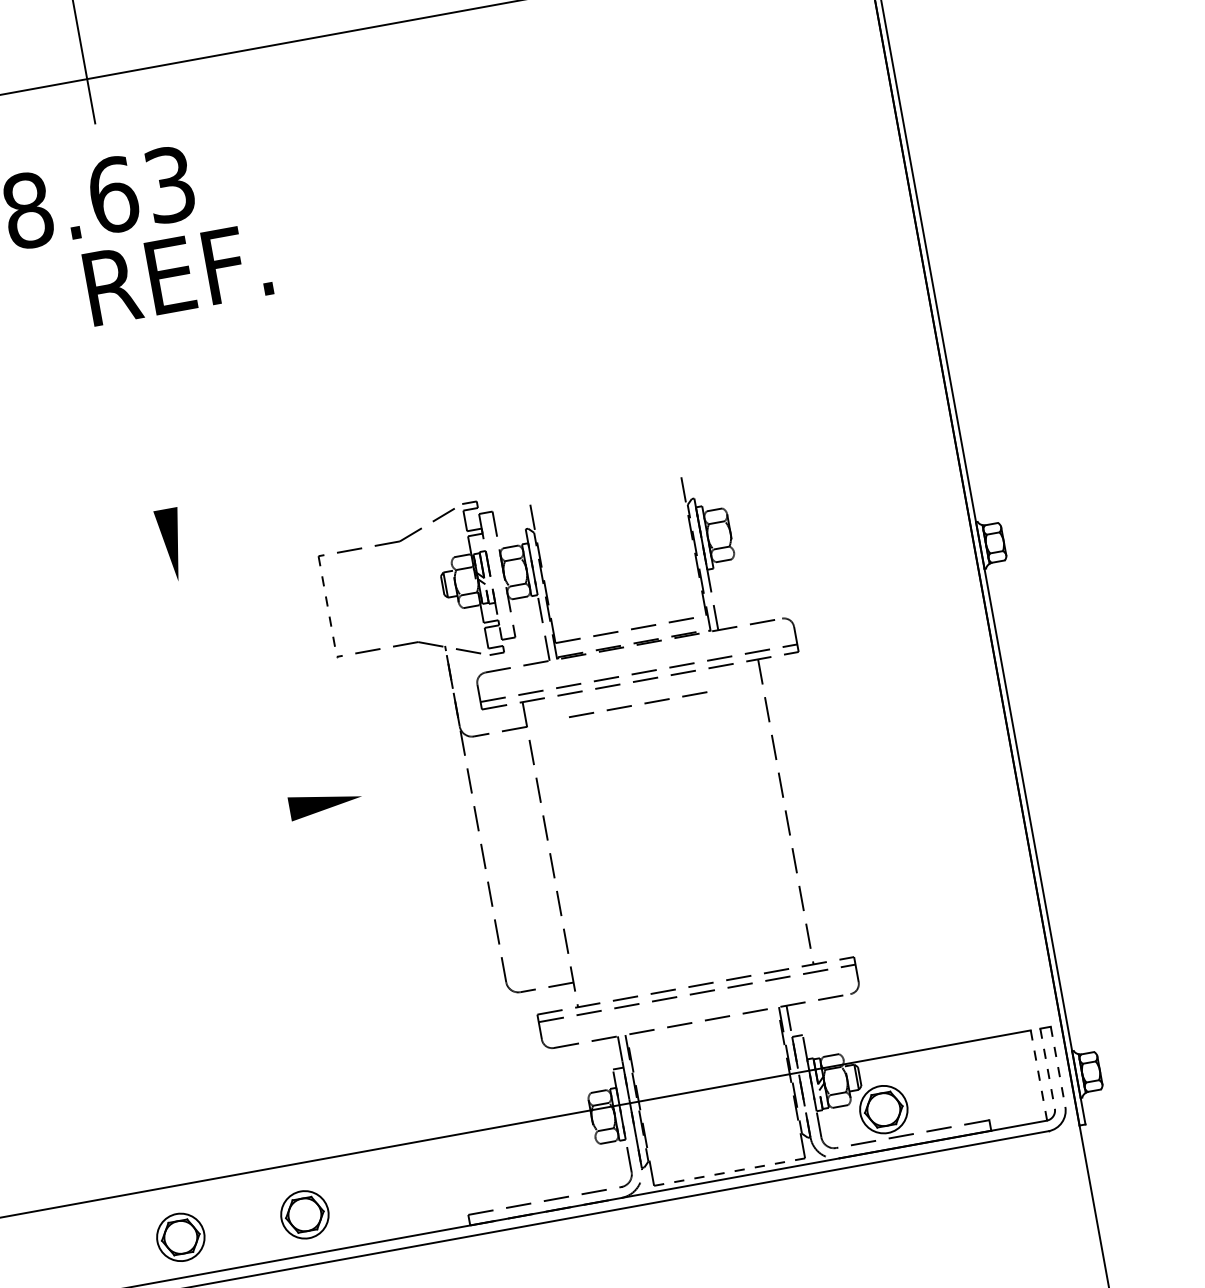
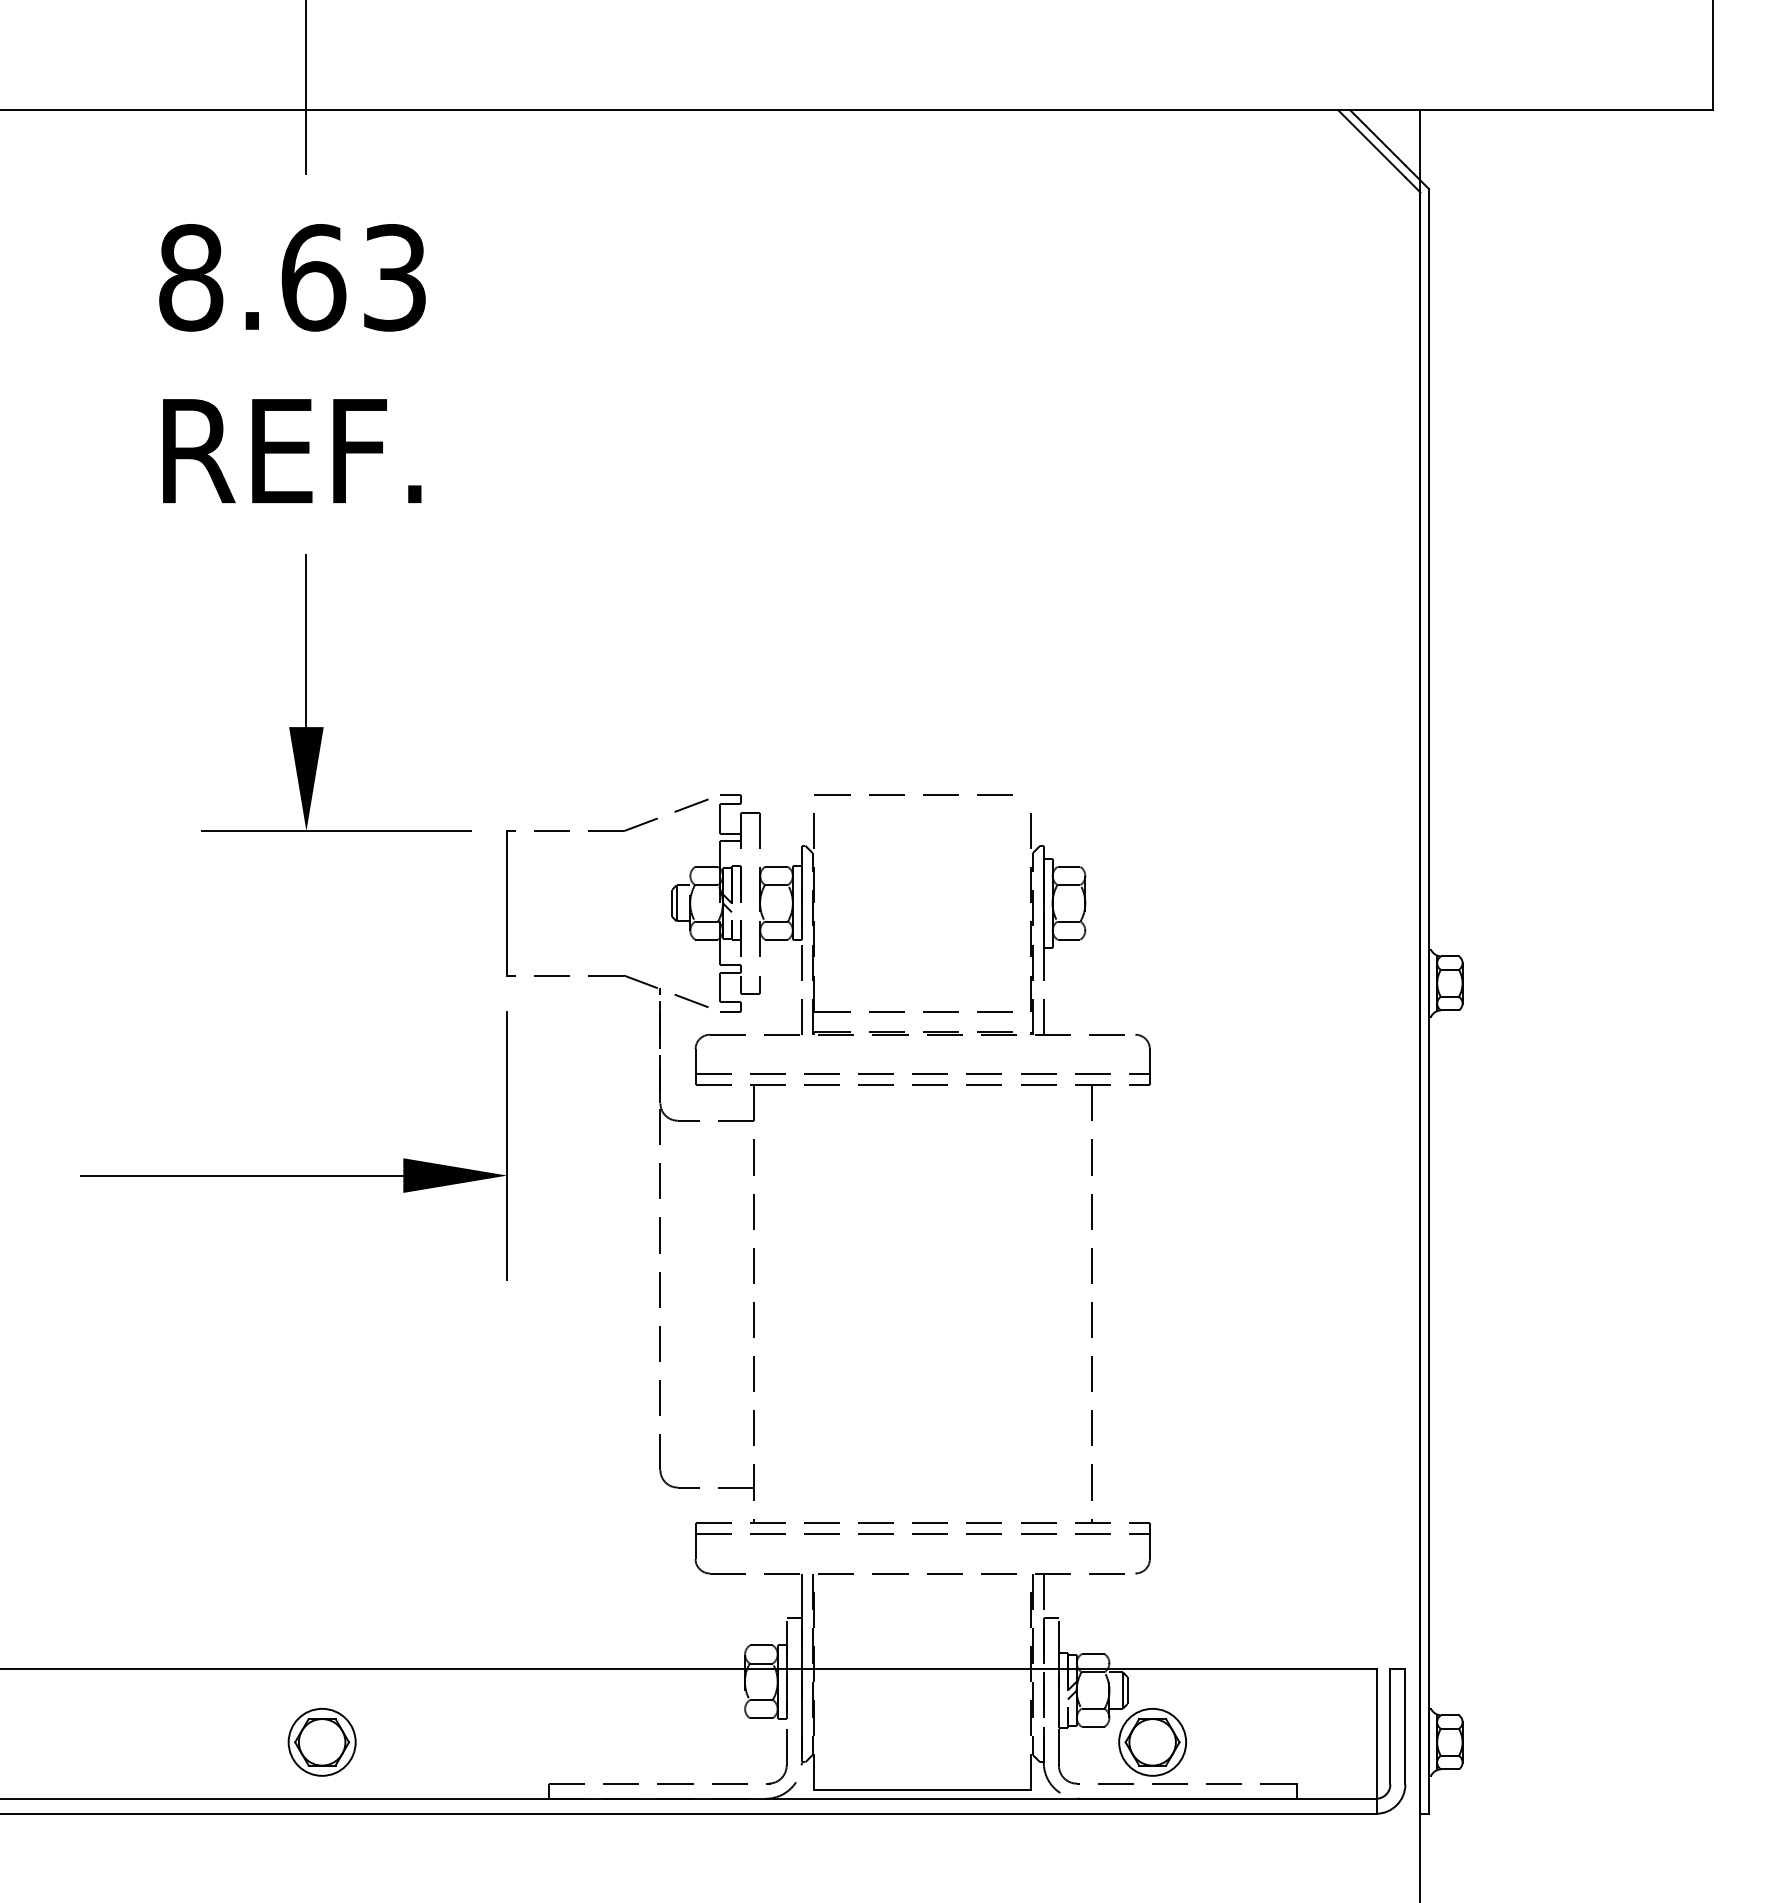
text: (178, 273) -> (292, 450), moved
line: (154, 449) -> (306, 641), added
line: (199, 578) -> (336, 831), added
line: (327, 606) -> (507, 903), dashed -> solid
line: (631, 705) -> (904, 794), moved
line: (358, 775) -> (507, 1145), added
line: (176, 829) -> (241, 1175), added
line: (1058, 1067) -> (1405, 1727), dashed -> solid
line: (1047, 1069) -> (1390, 1727), dashed -> solid
line: (1039, 1081) -> (1376, 1742), dashed -> solid
line: (730, 1172) -> (923, 1790), dashed -> solid
part: (180, 1237) -> (143, 1742), removed

